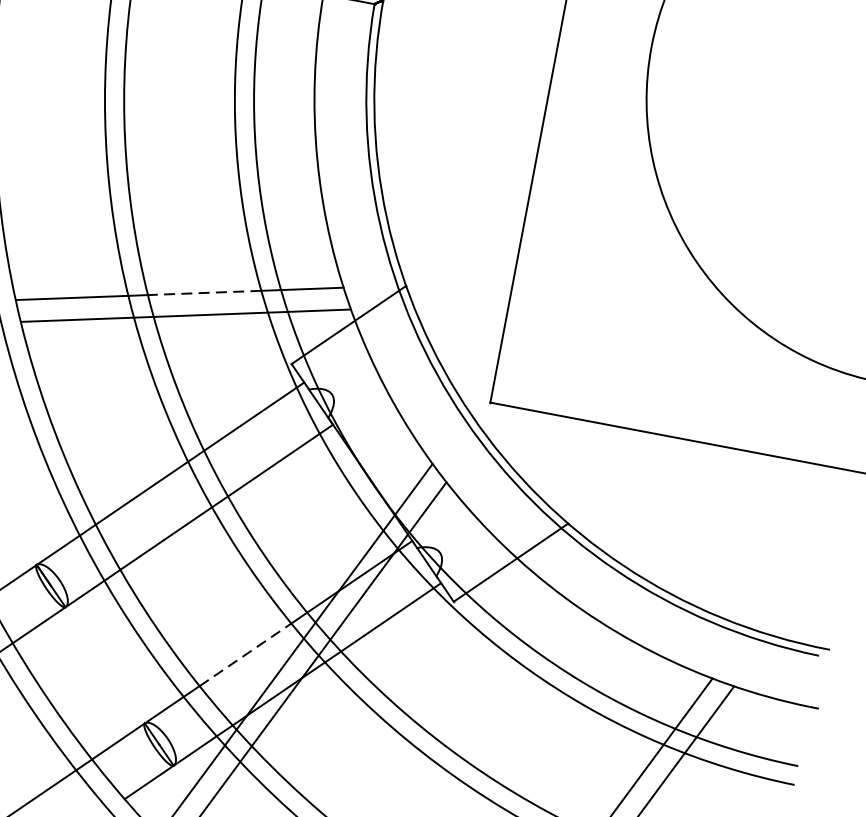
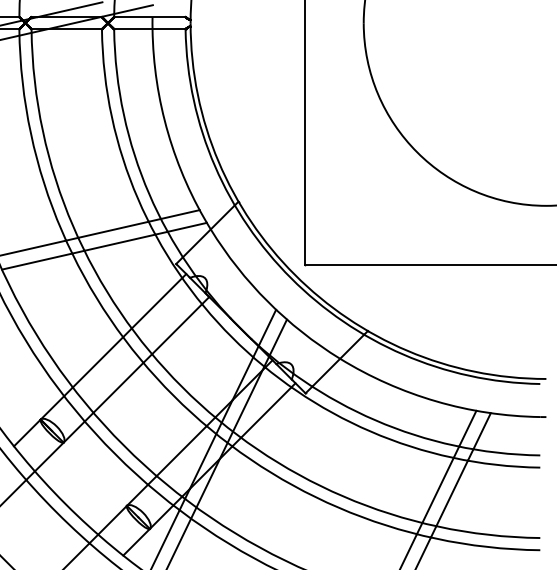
line: (204, 292) -> (113, 229), dashed -> solid
line: (246, 654) -> (182, 450), dashed -> solid

